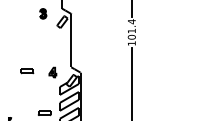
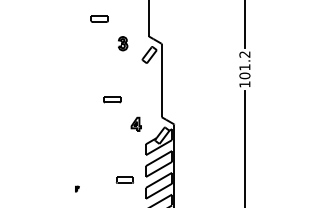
text: (131, 21) -> (244, 54), 101.4 -> 101.2
part: (27, 71) -> (112, 99), moved

